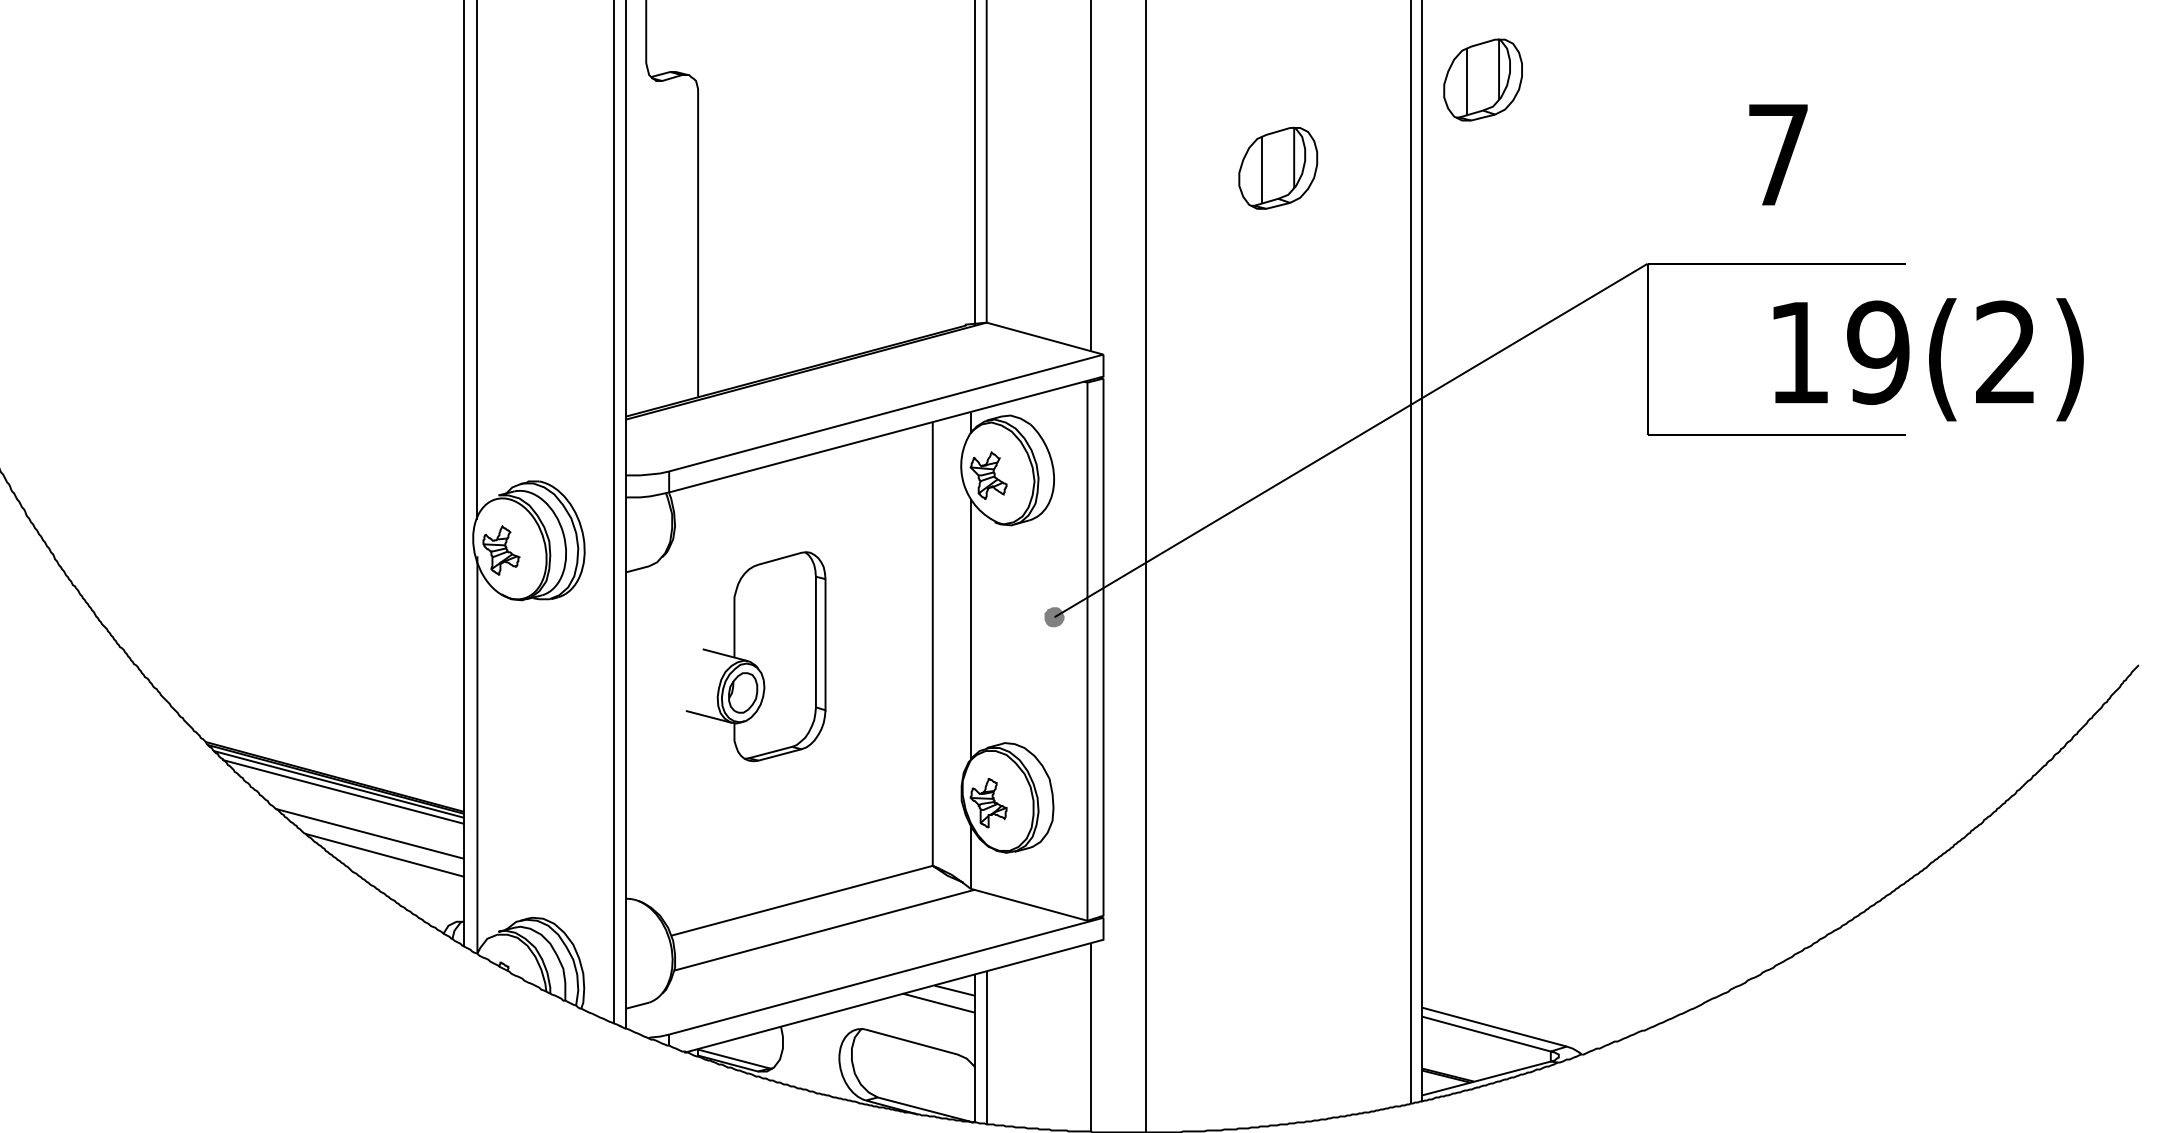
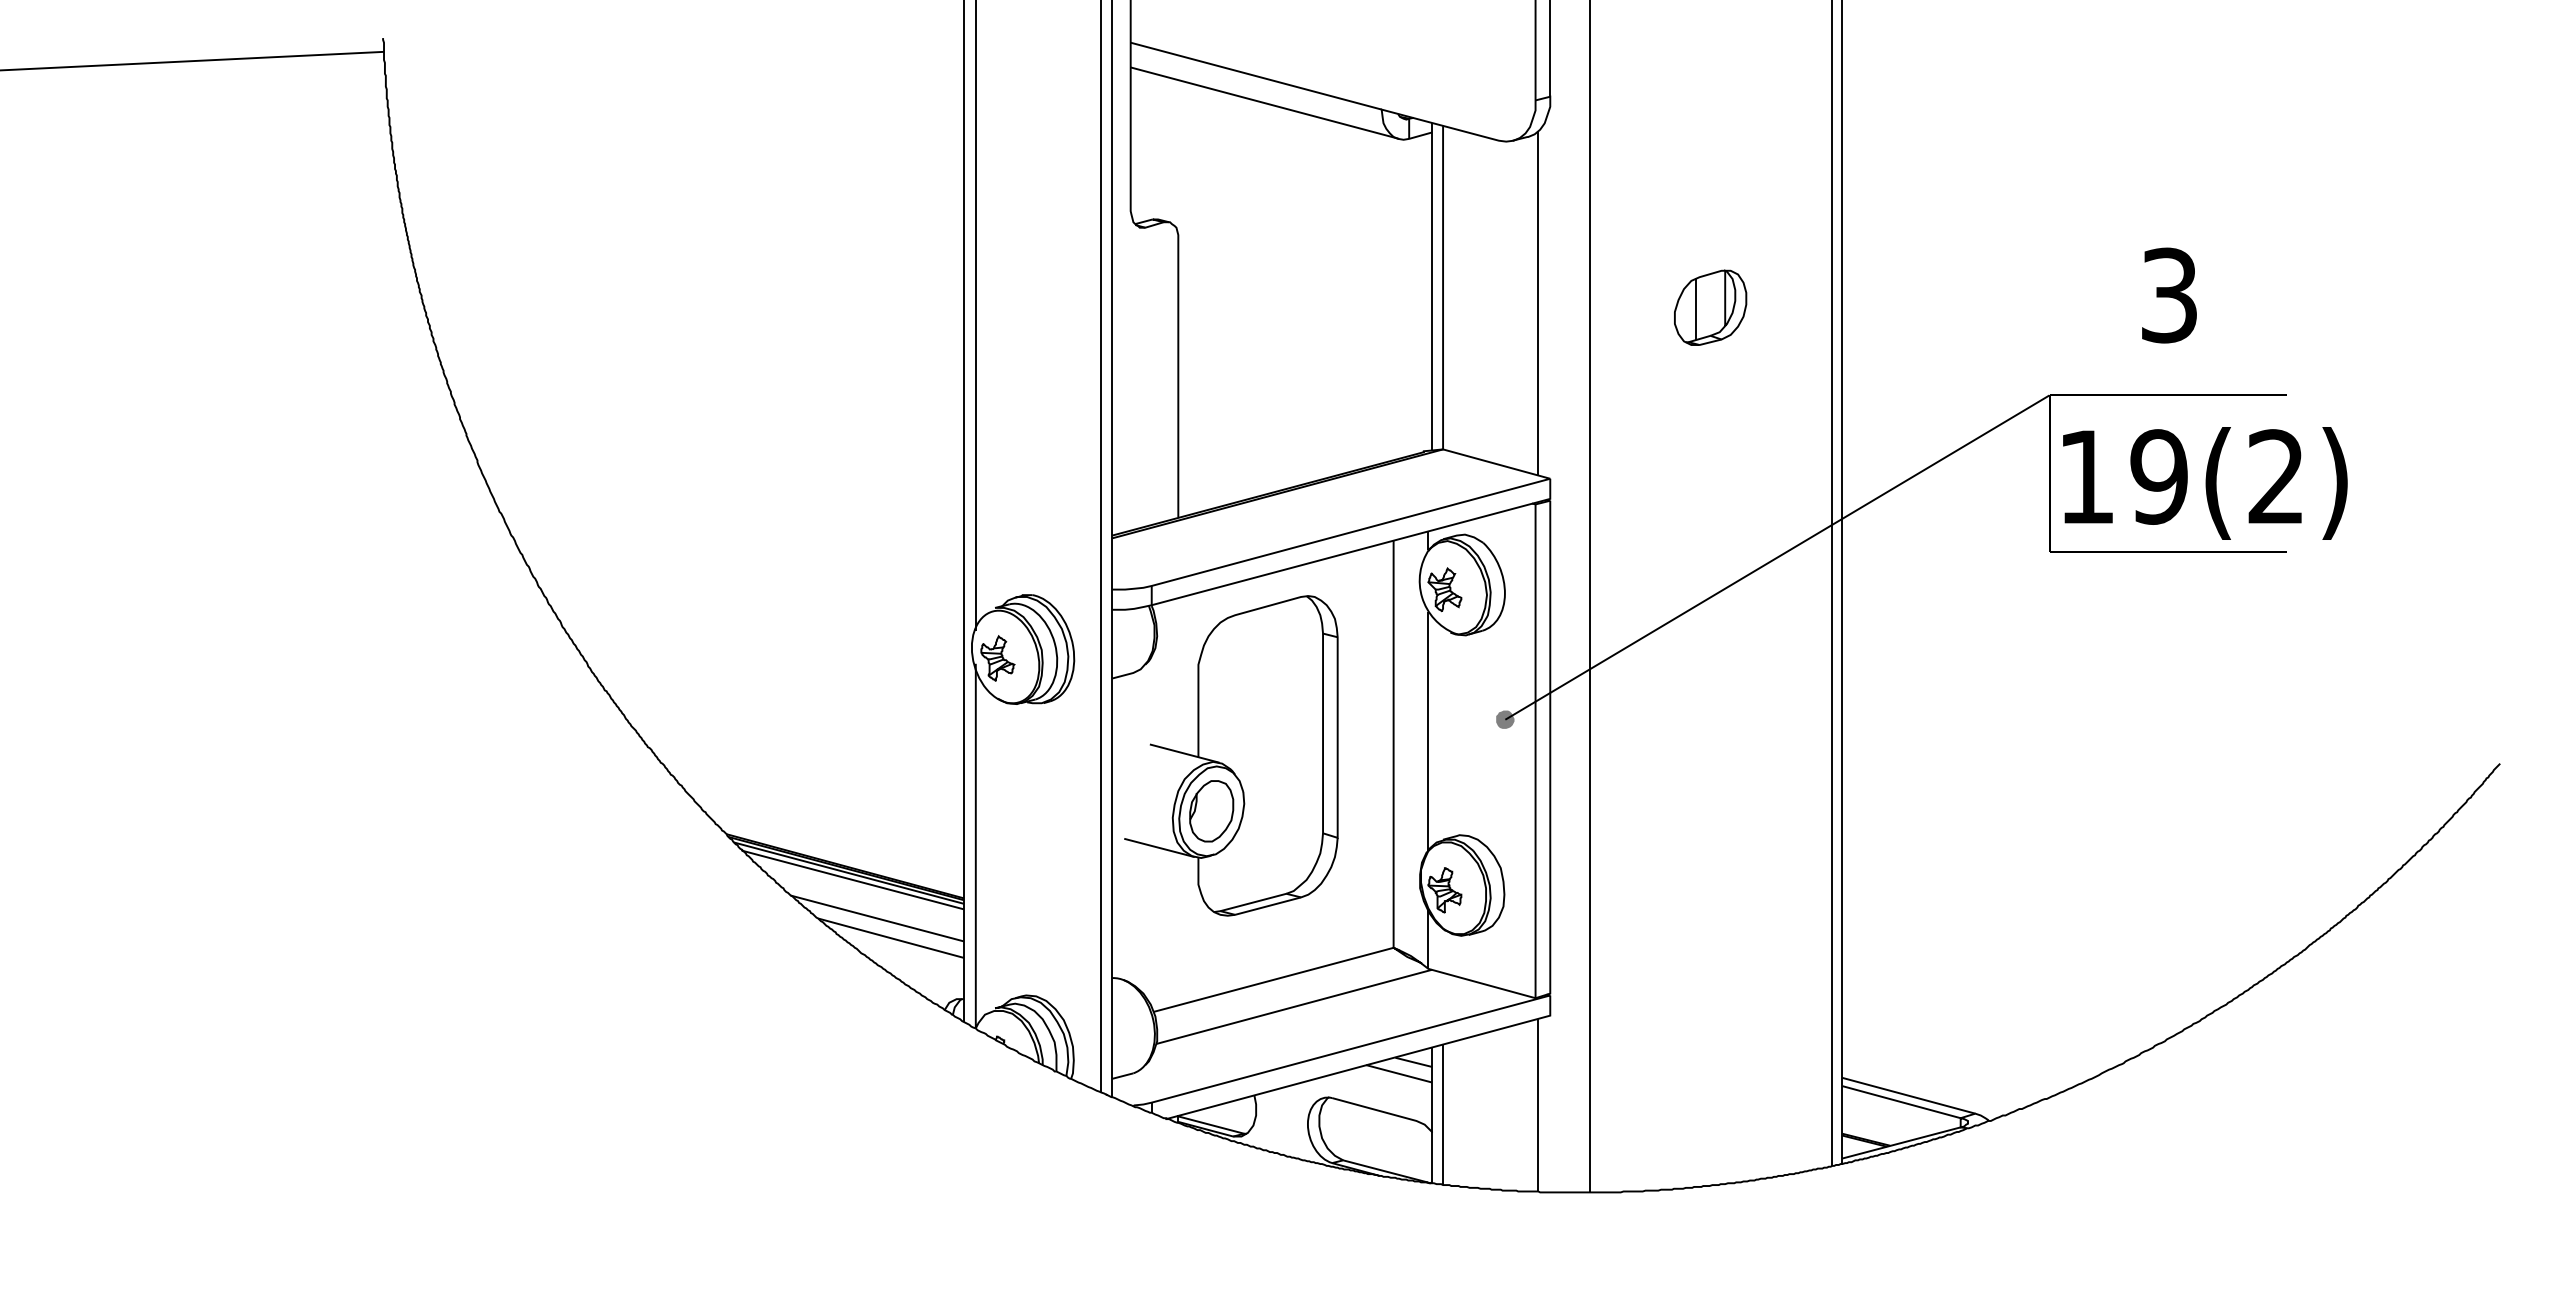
part: (1483, 79) -> (1898, 226), removed
text: (1778, 154) -> (2169, 295), 7 -> 3
text: (1928, 359) -> (2205, 483), moved
part: (756, 656) -> (1231, 755), size x1.67

